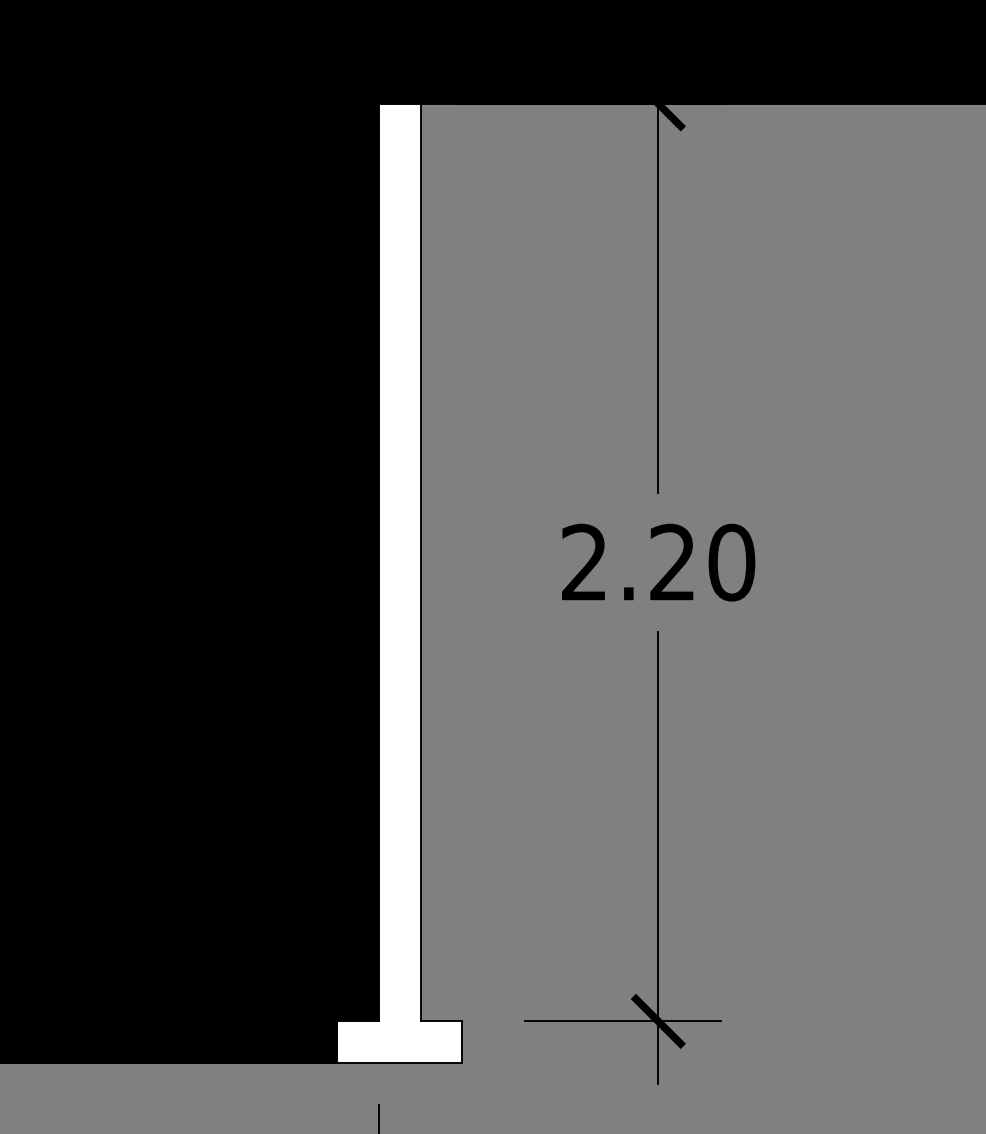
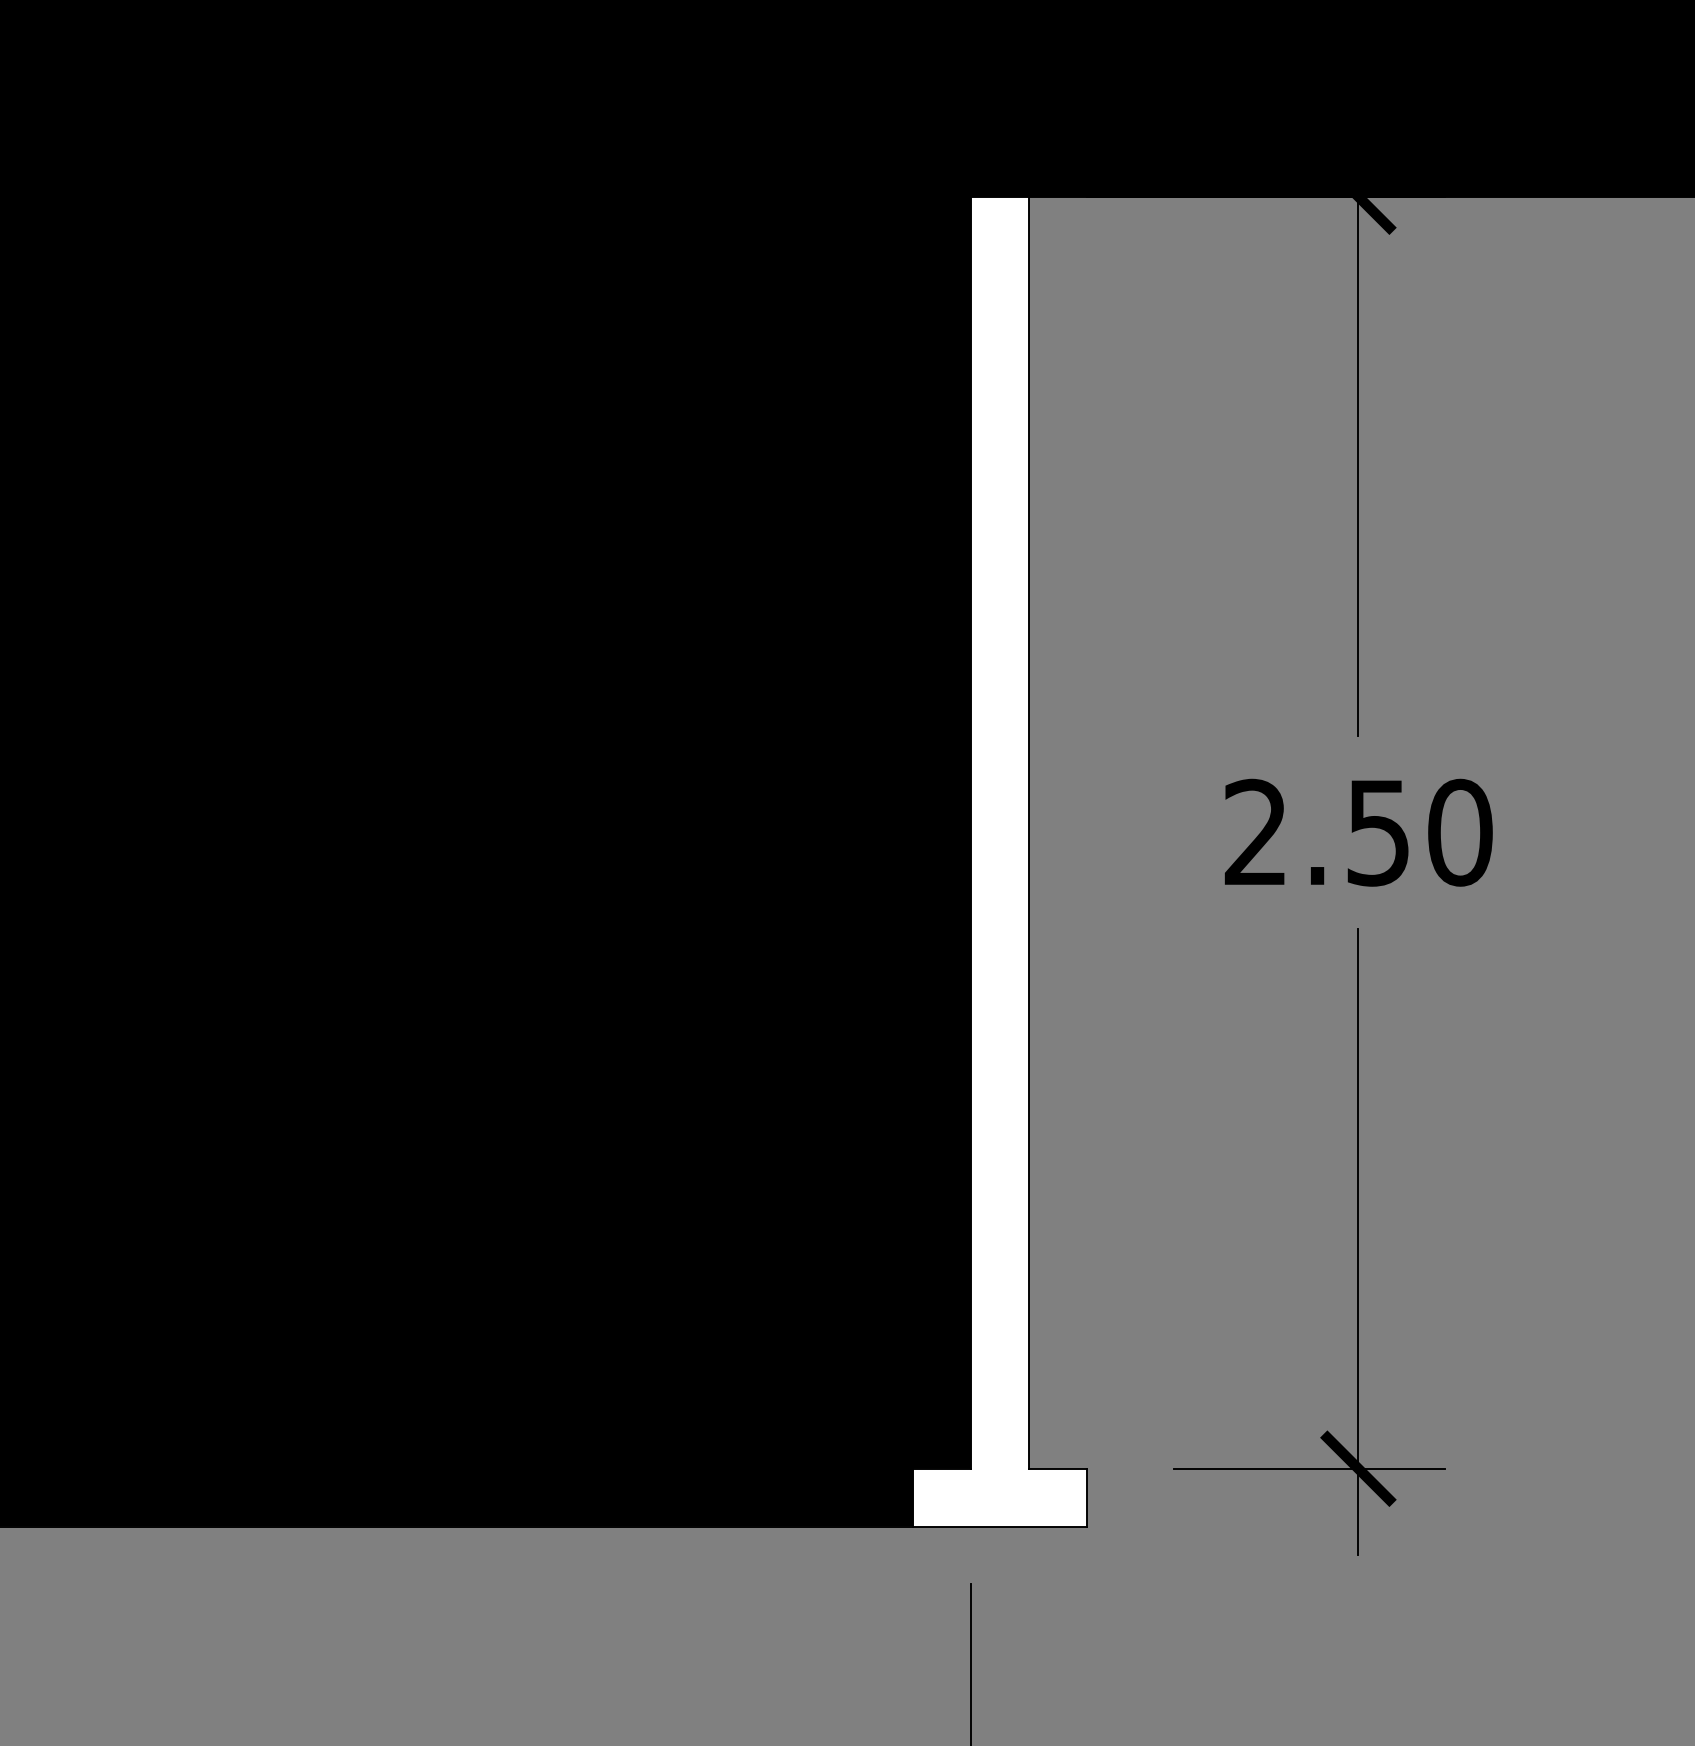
text: (672, 562) -> (1377, 832), 2.20 -> 2.50

